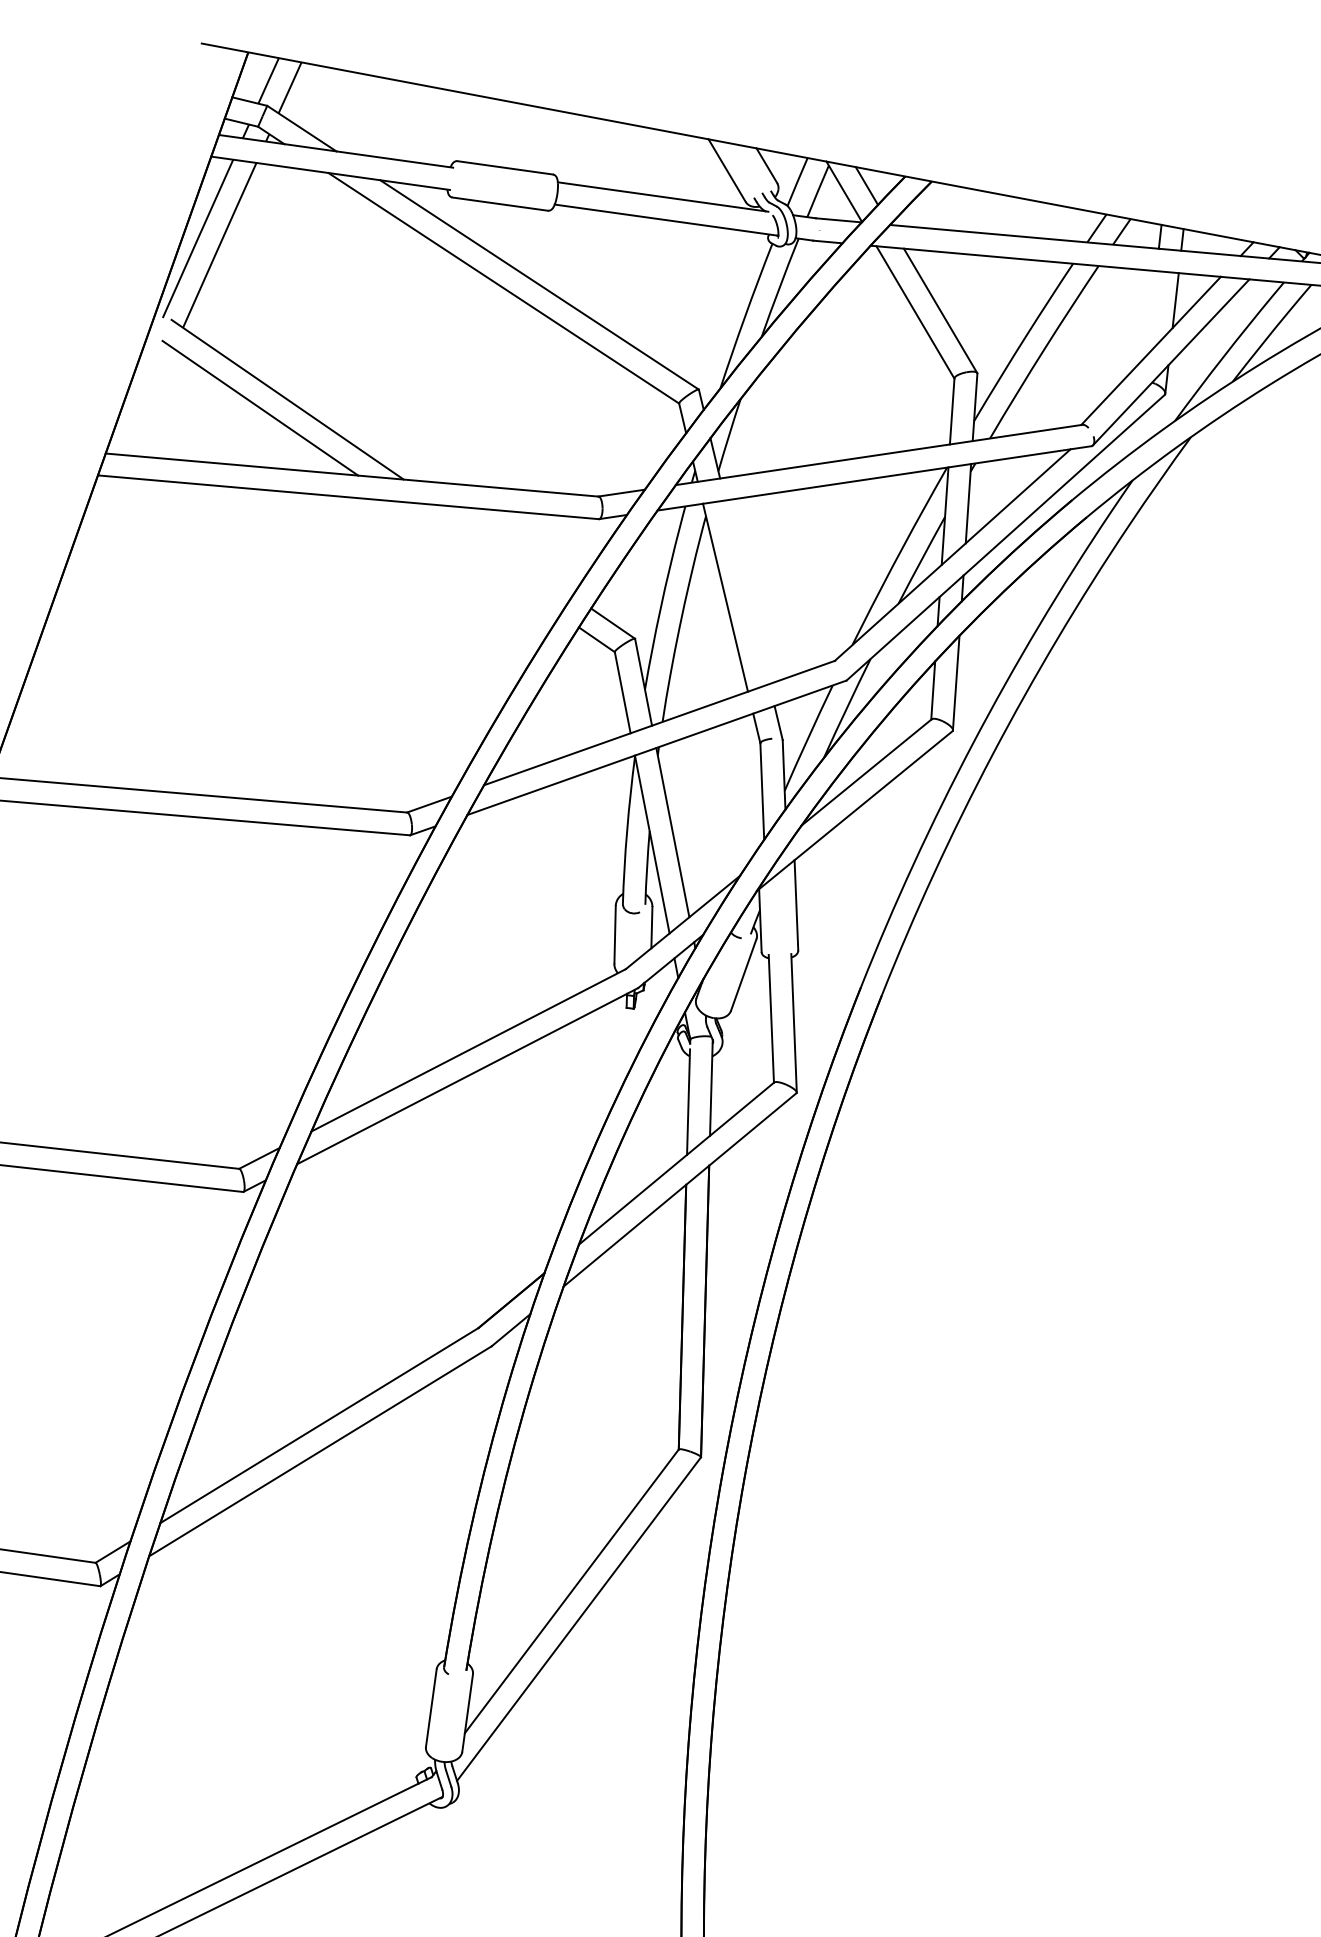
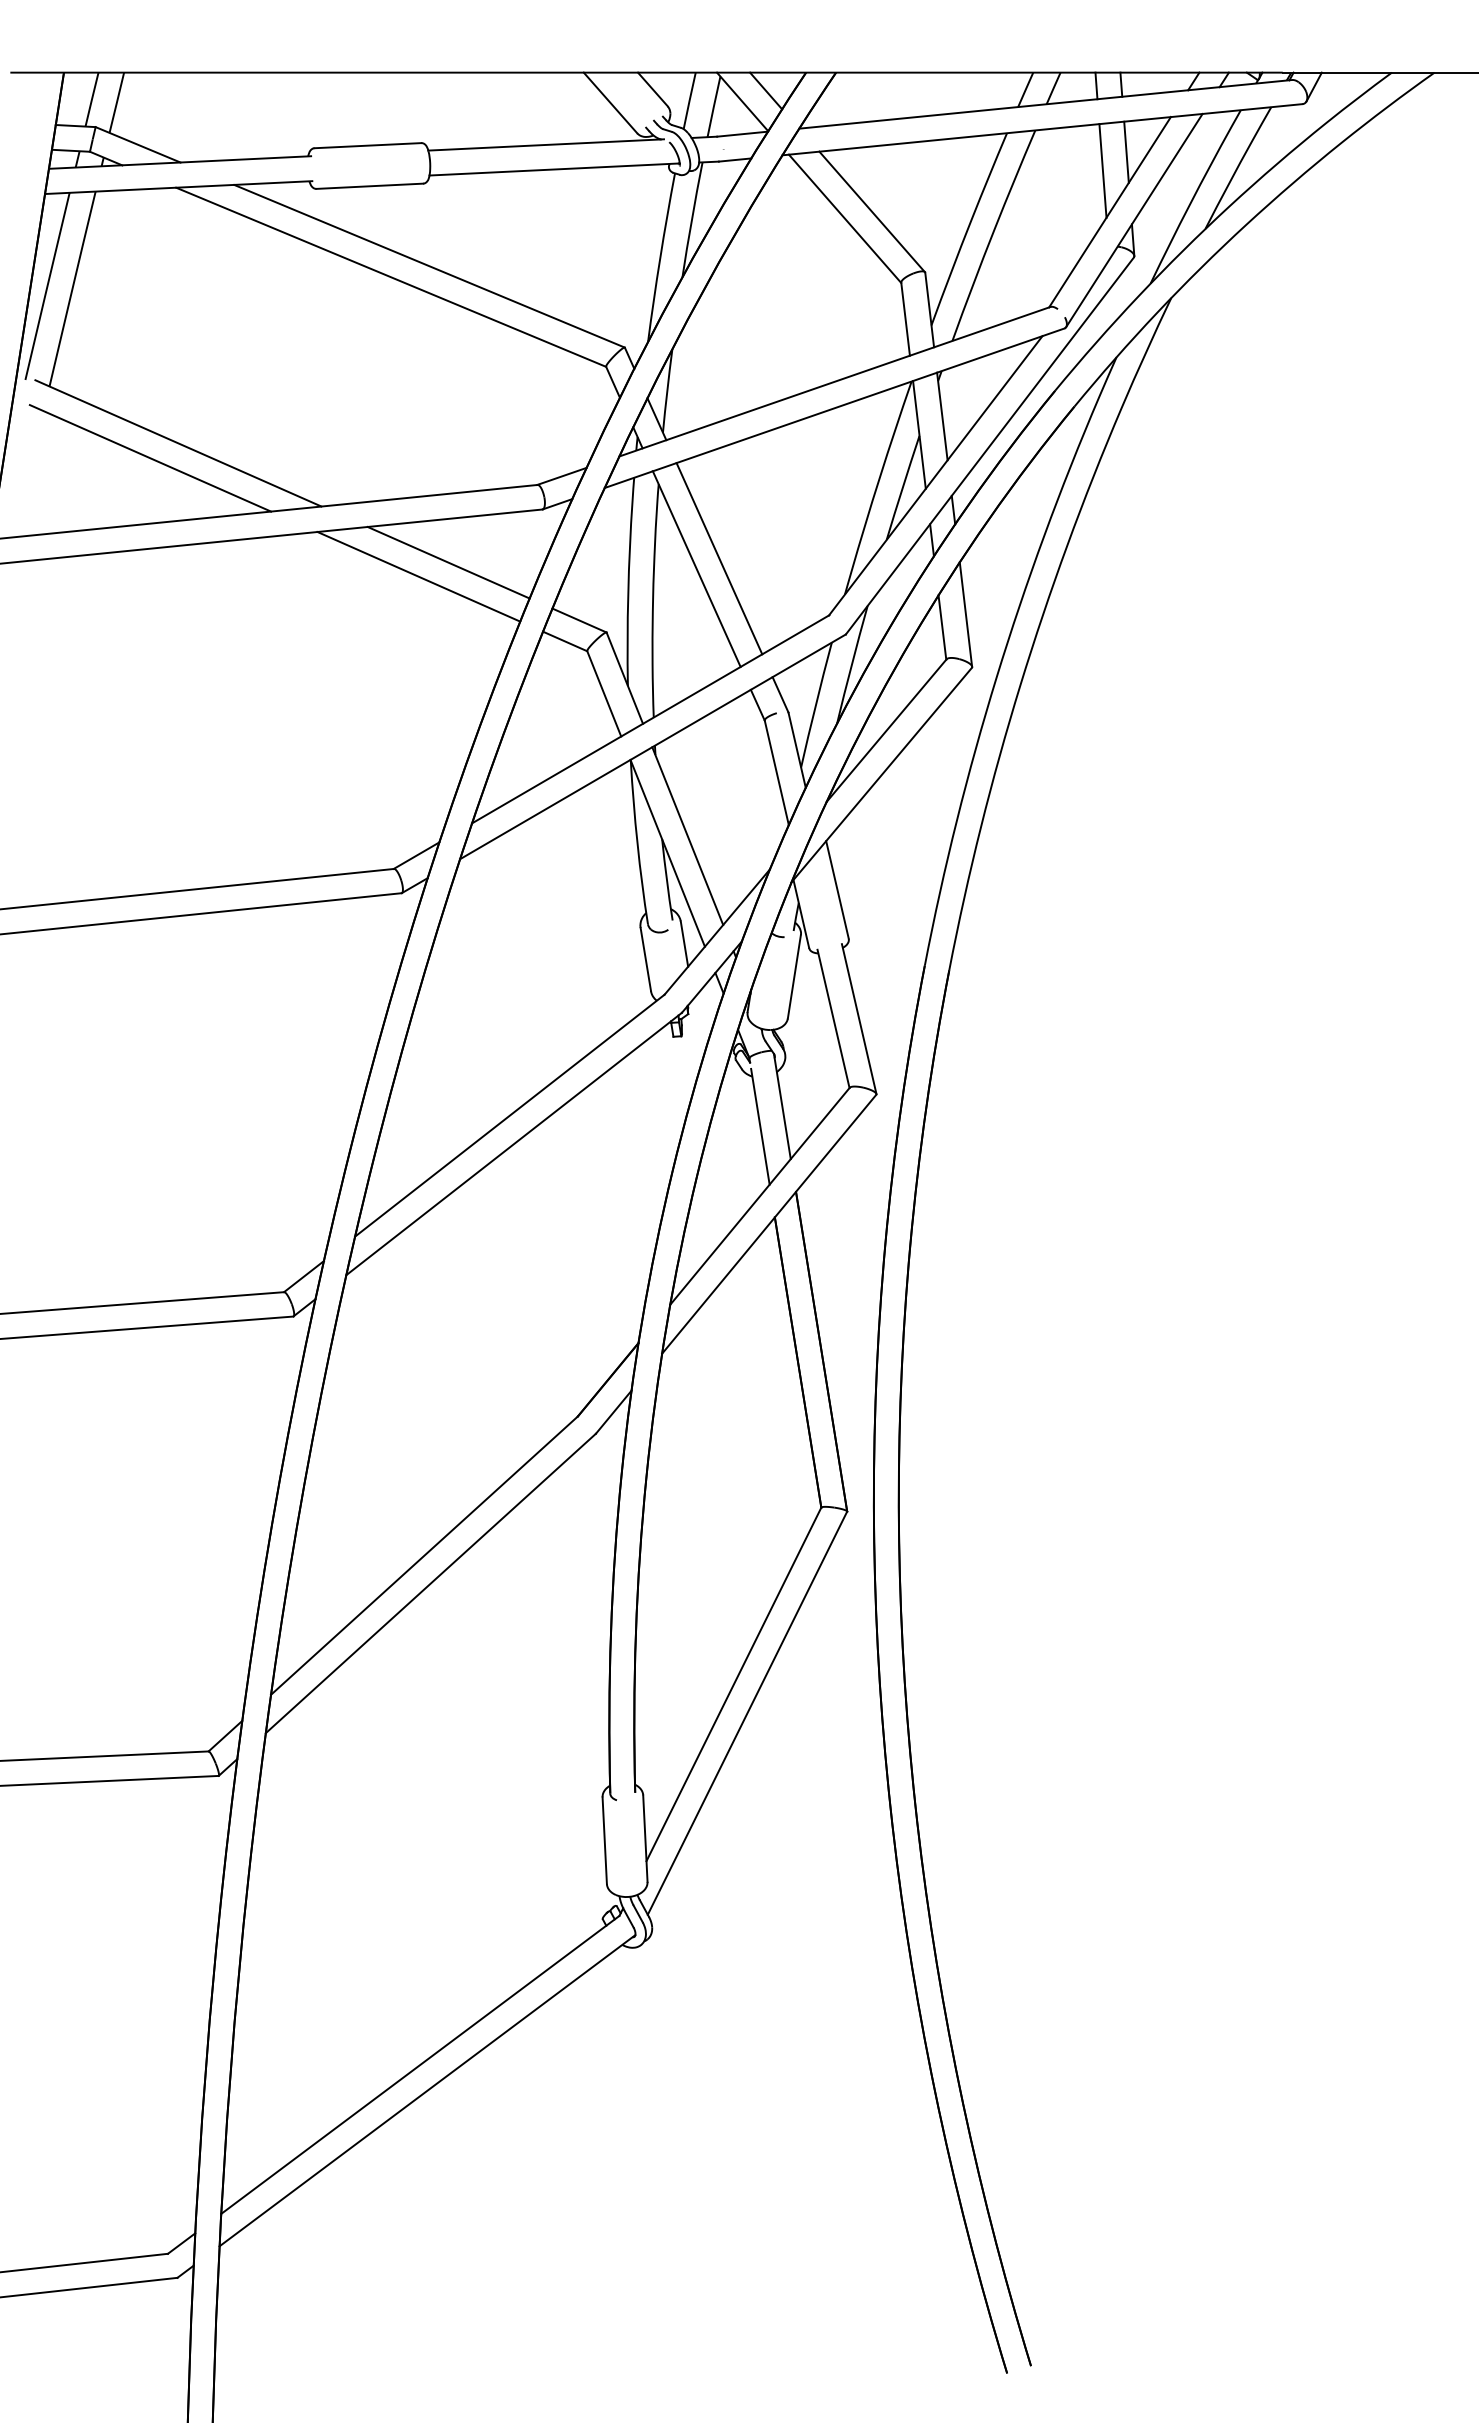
line: (1151, 312) -> (1102, 170), added
line: (506, 550) -> (448, 562), added
line: (477, 557) -> (418, 576), added
line: (747, 592) -> (719, 558), added

